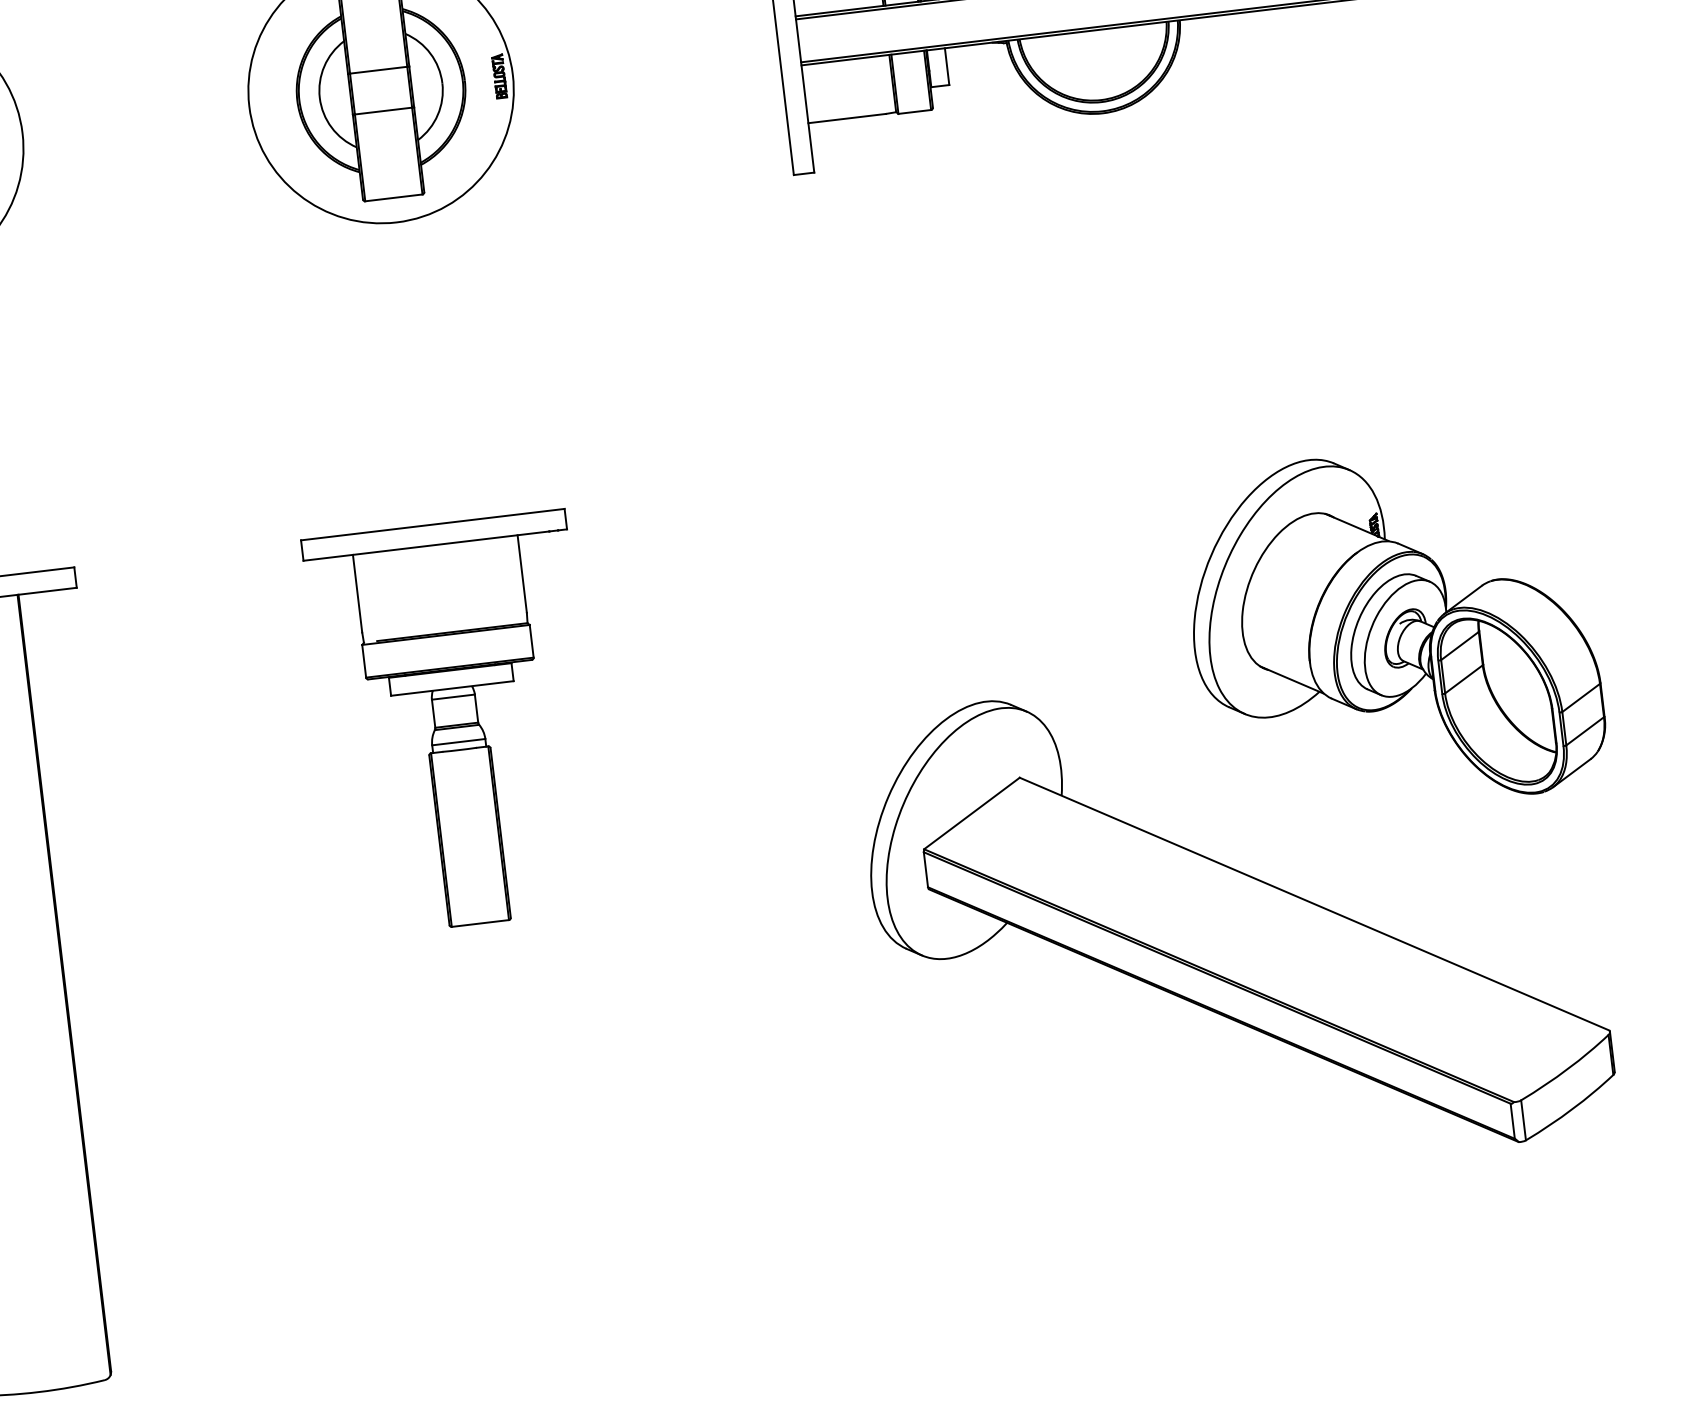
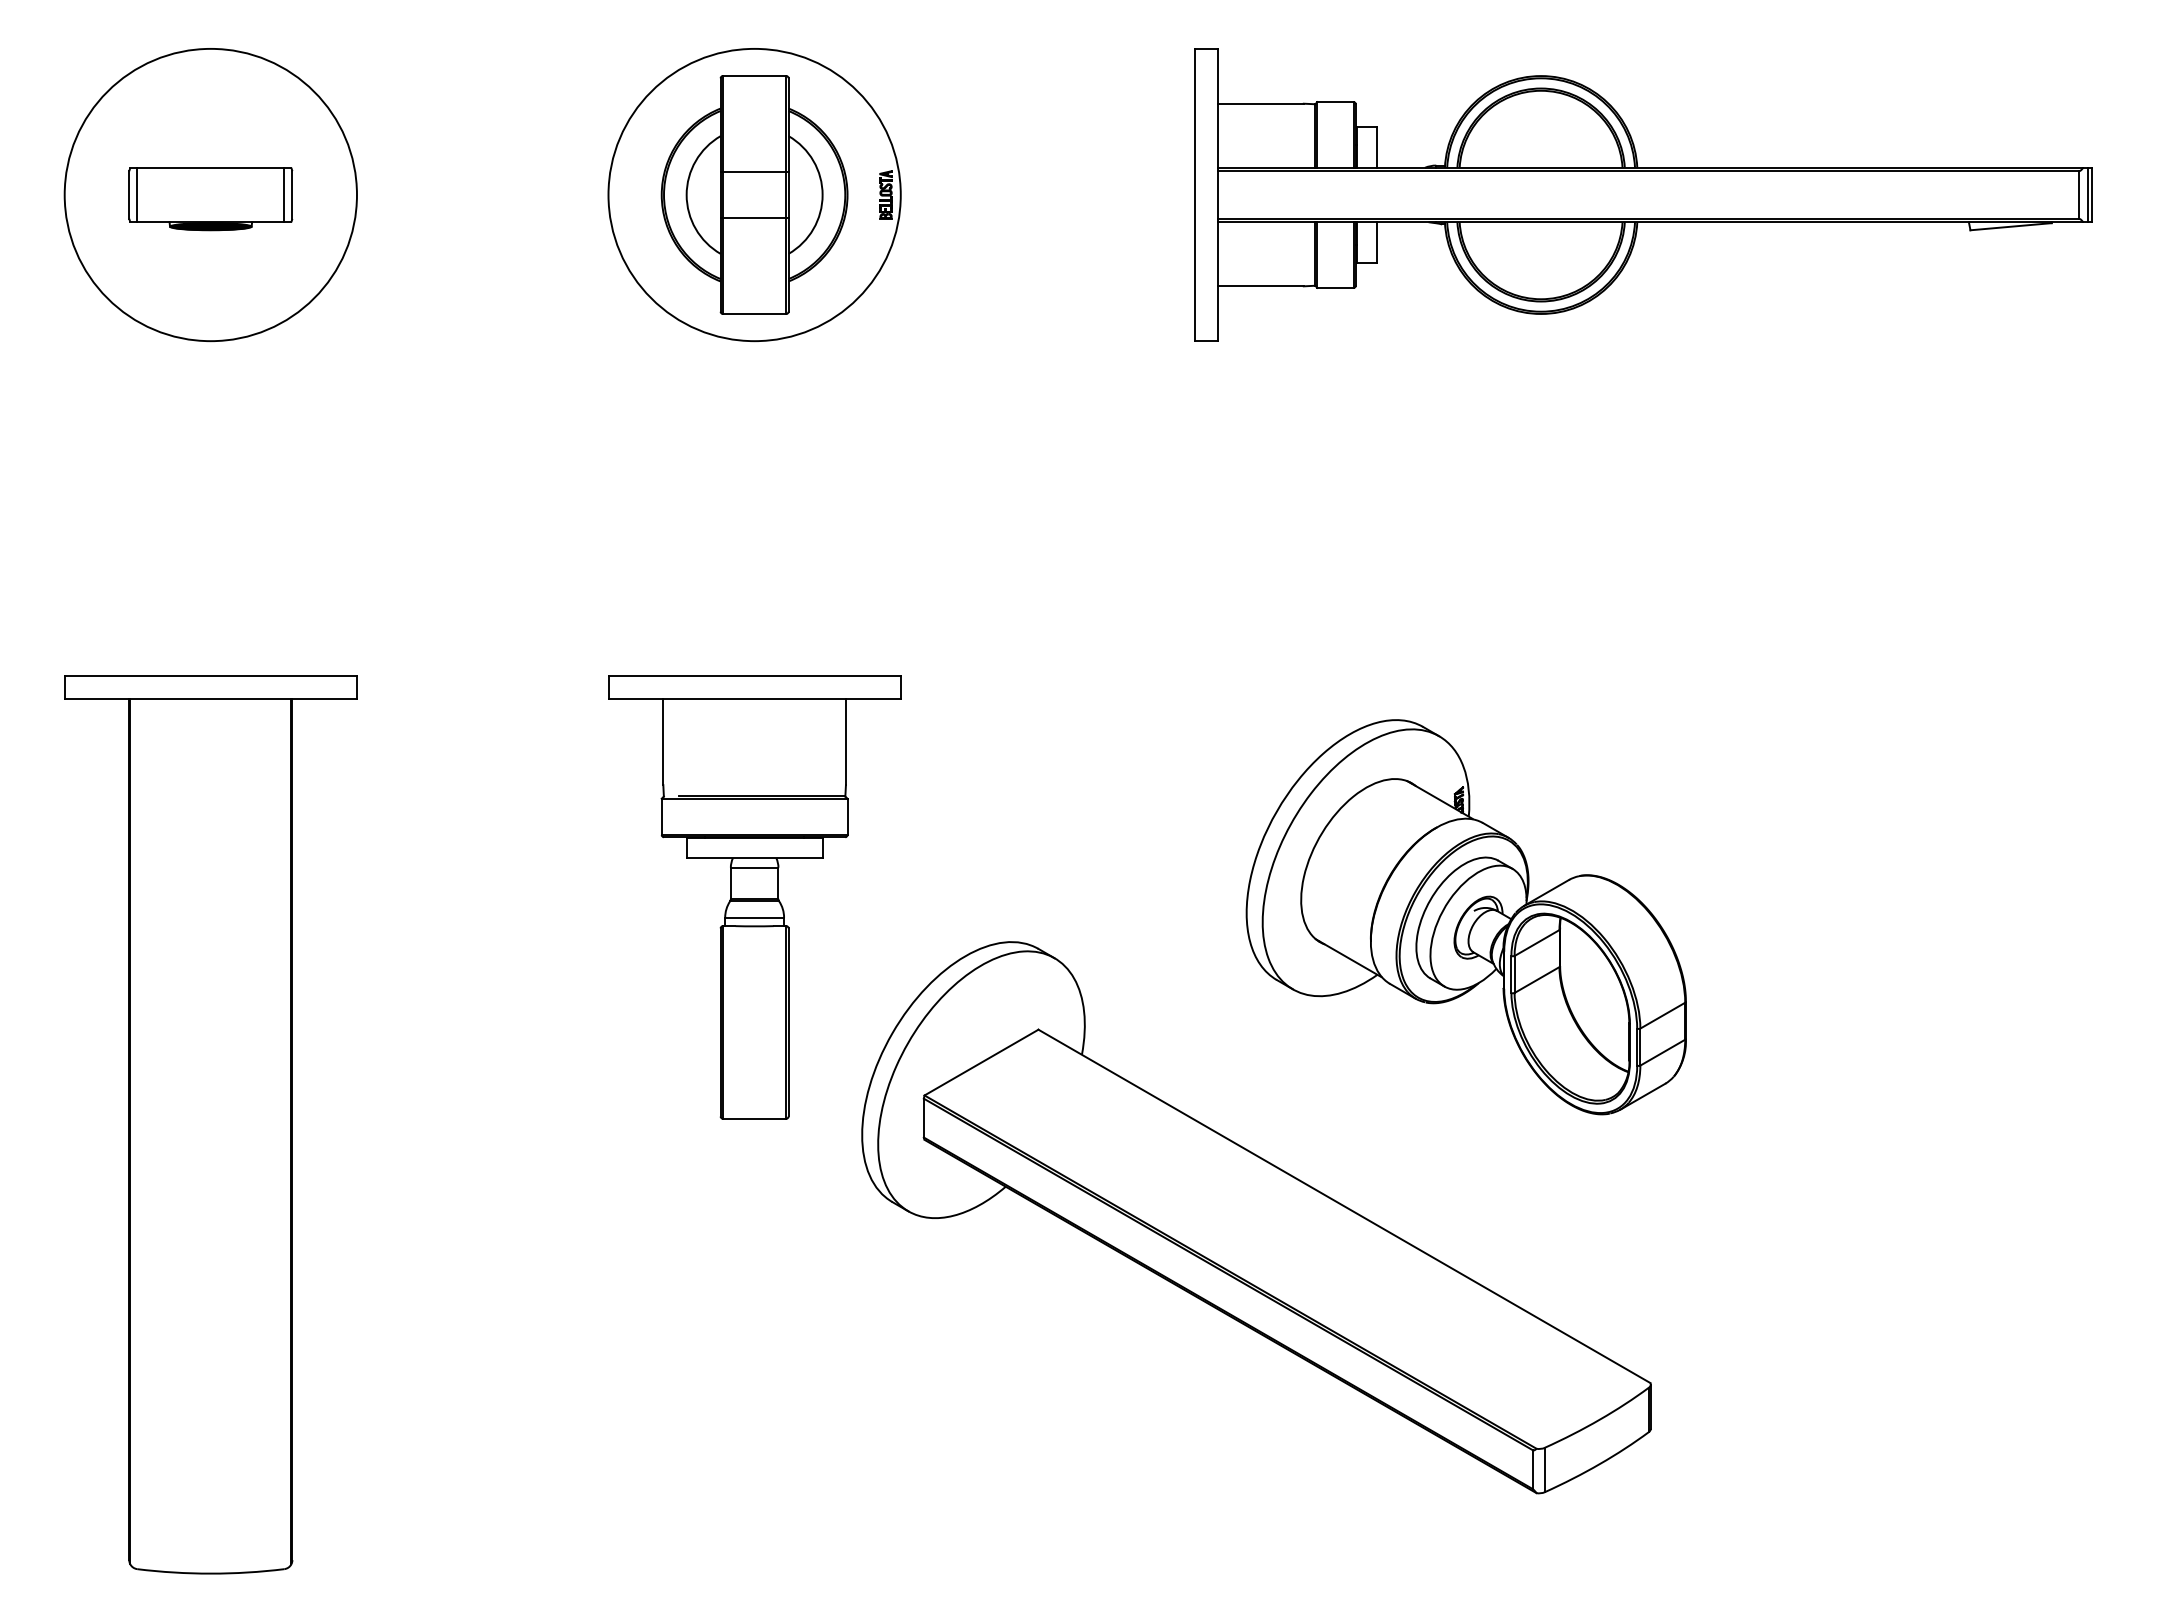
part: (1222, 863) -> (1248, 1149), moved

